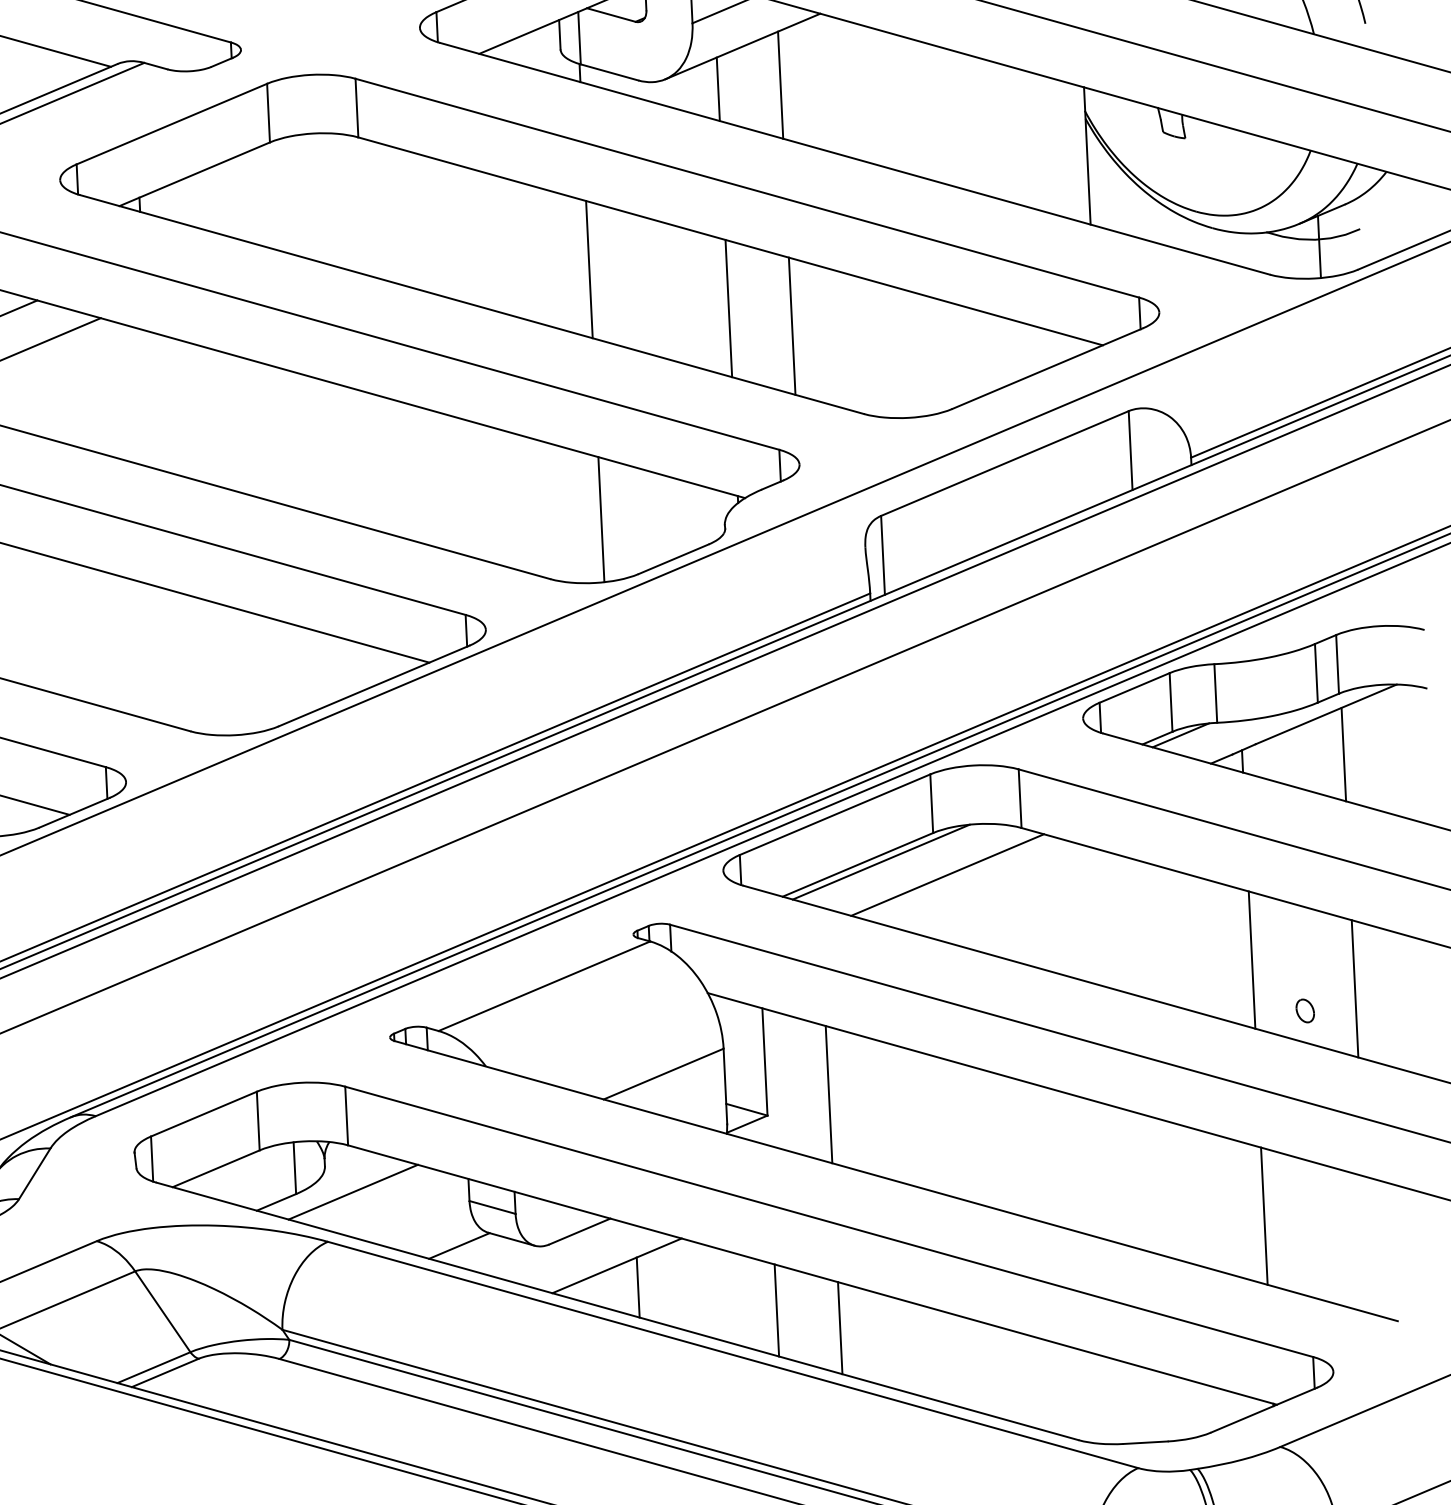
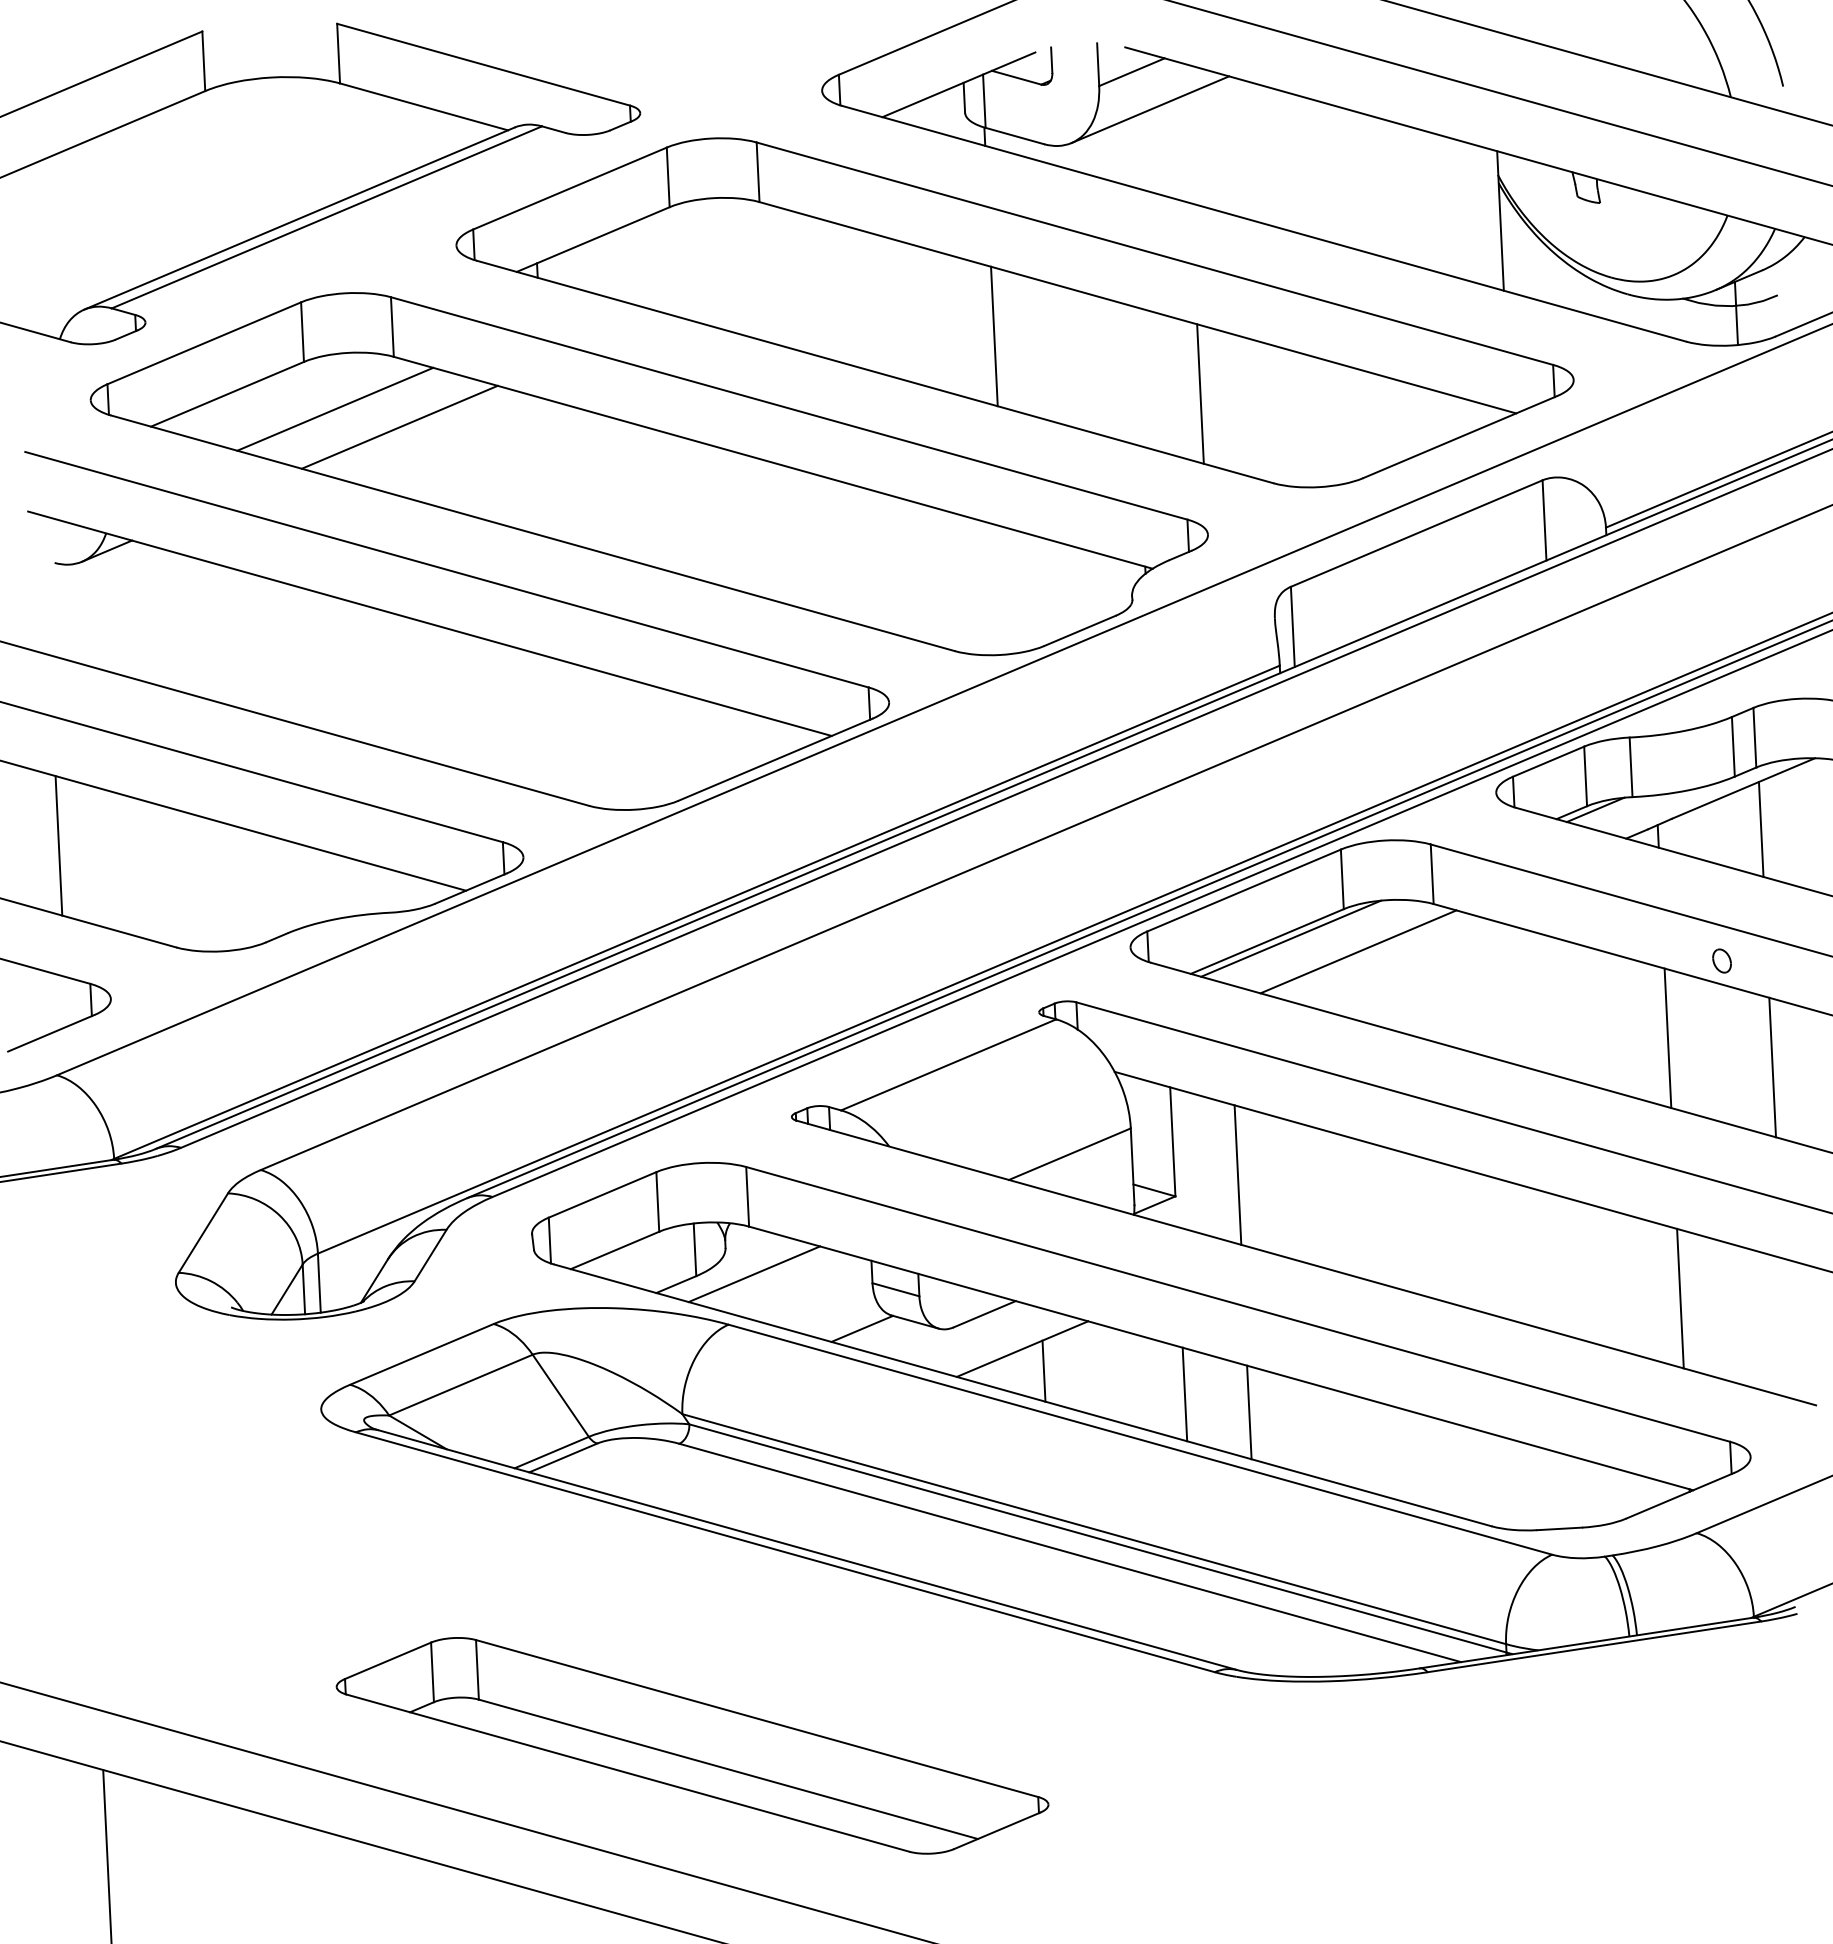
line: (780, 84) -> (1188, 148), removed
line: (717, 88) -> (1124, 152), removed
line: (728, 308) -> (1135, 375), removed
line: (601, 519) -> (1006, 590), removed
part: (1304, 1010) -> (1721, 960), moved

